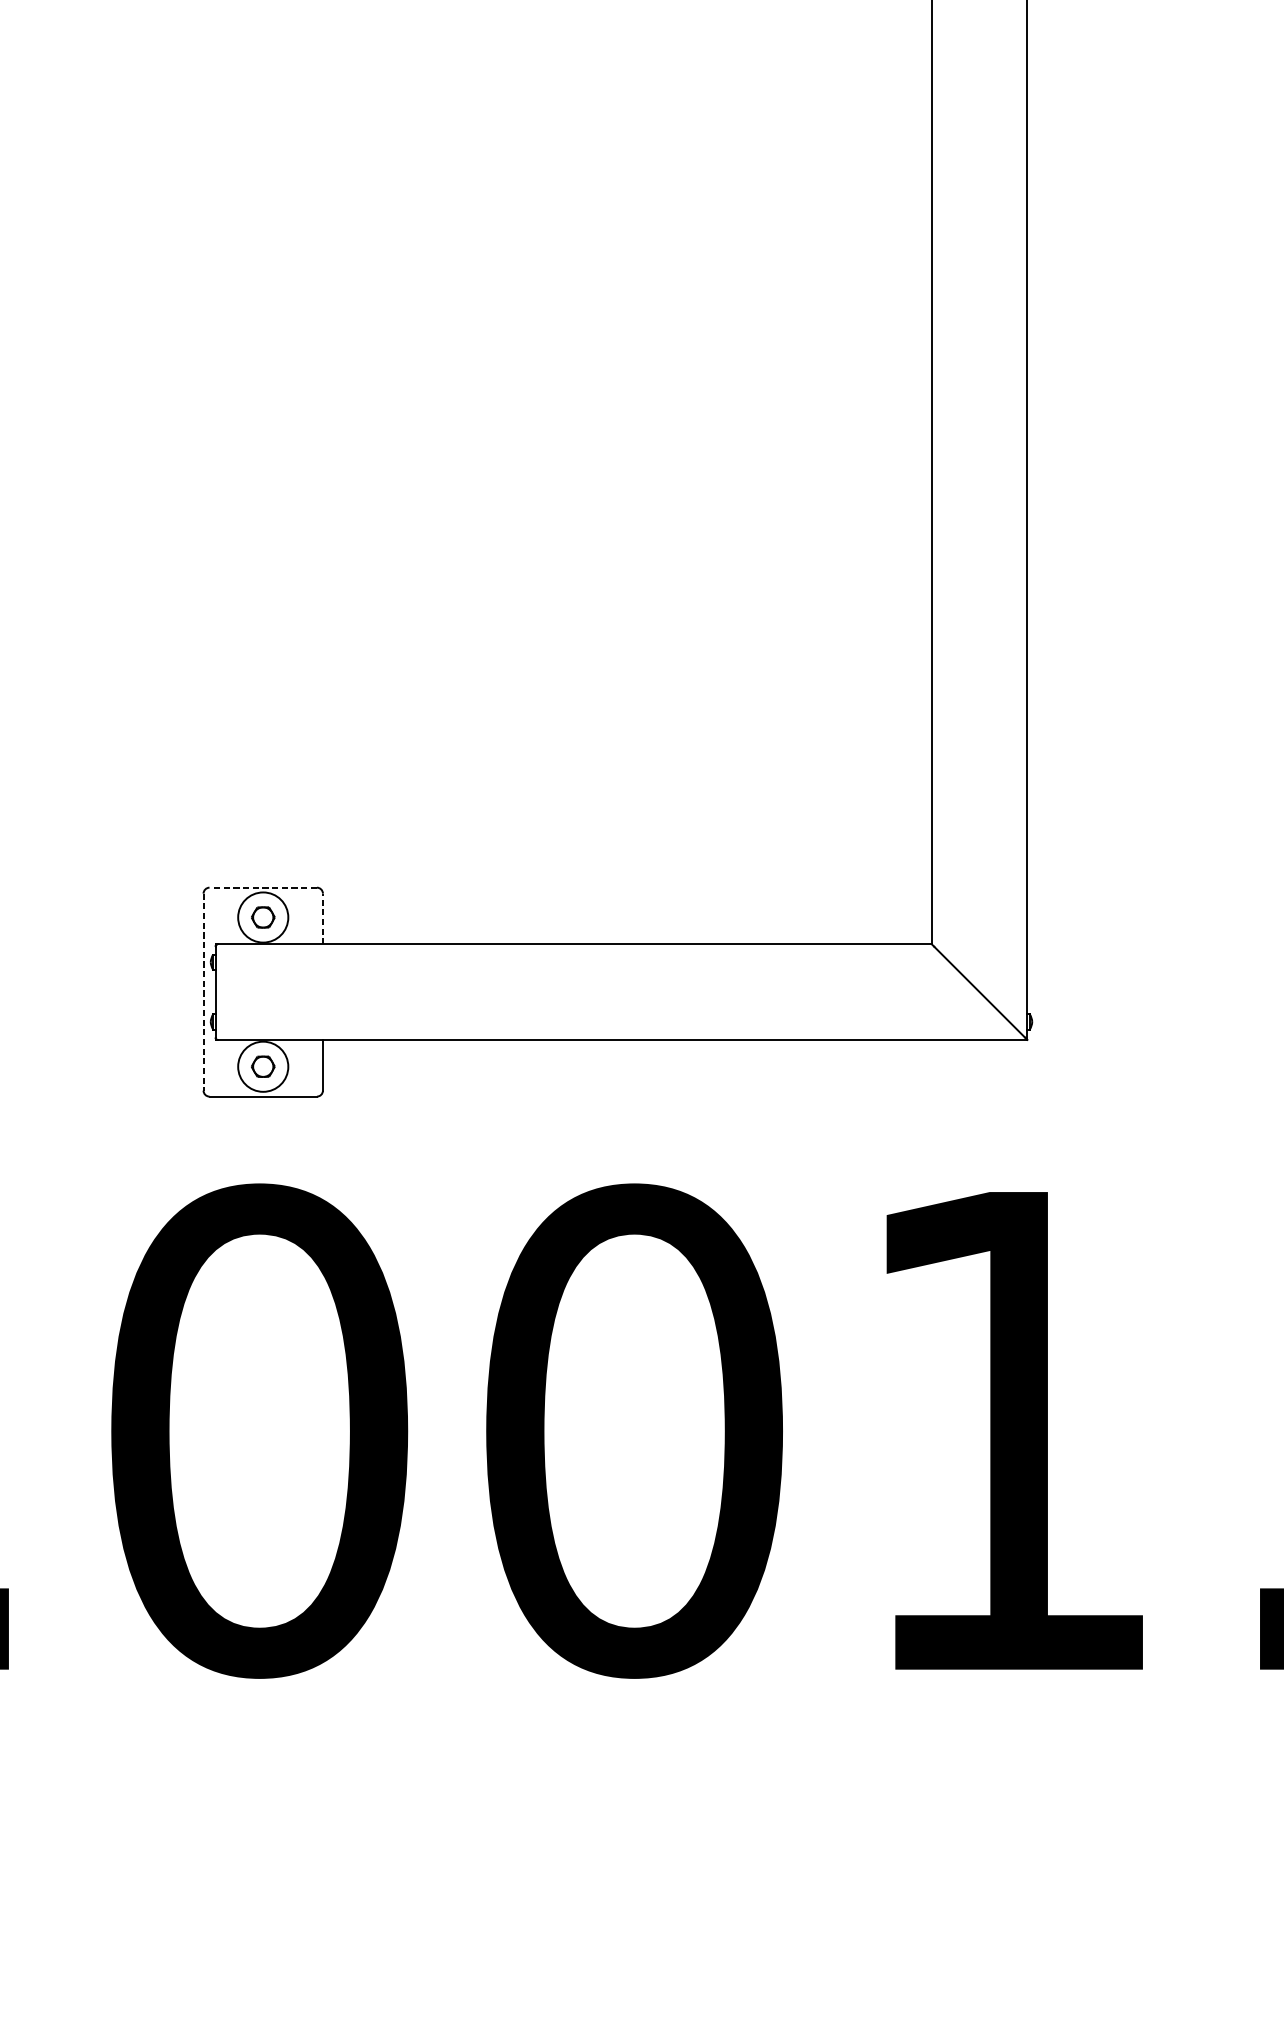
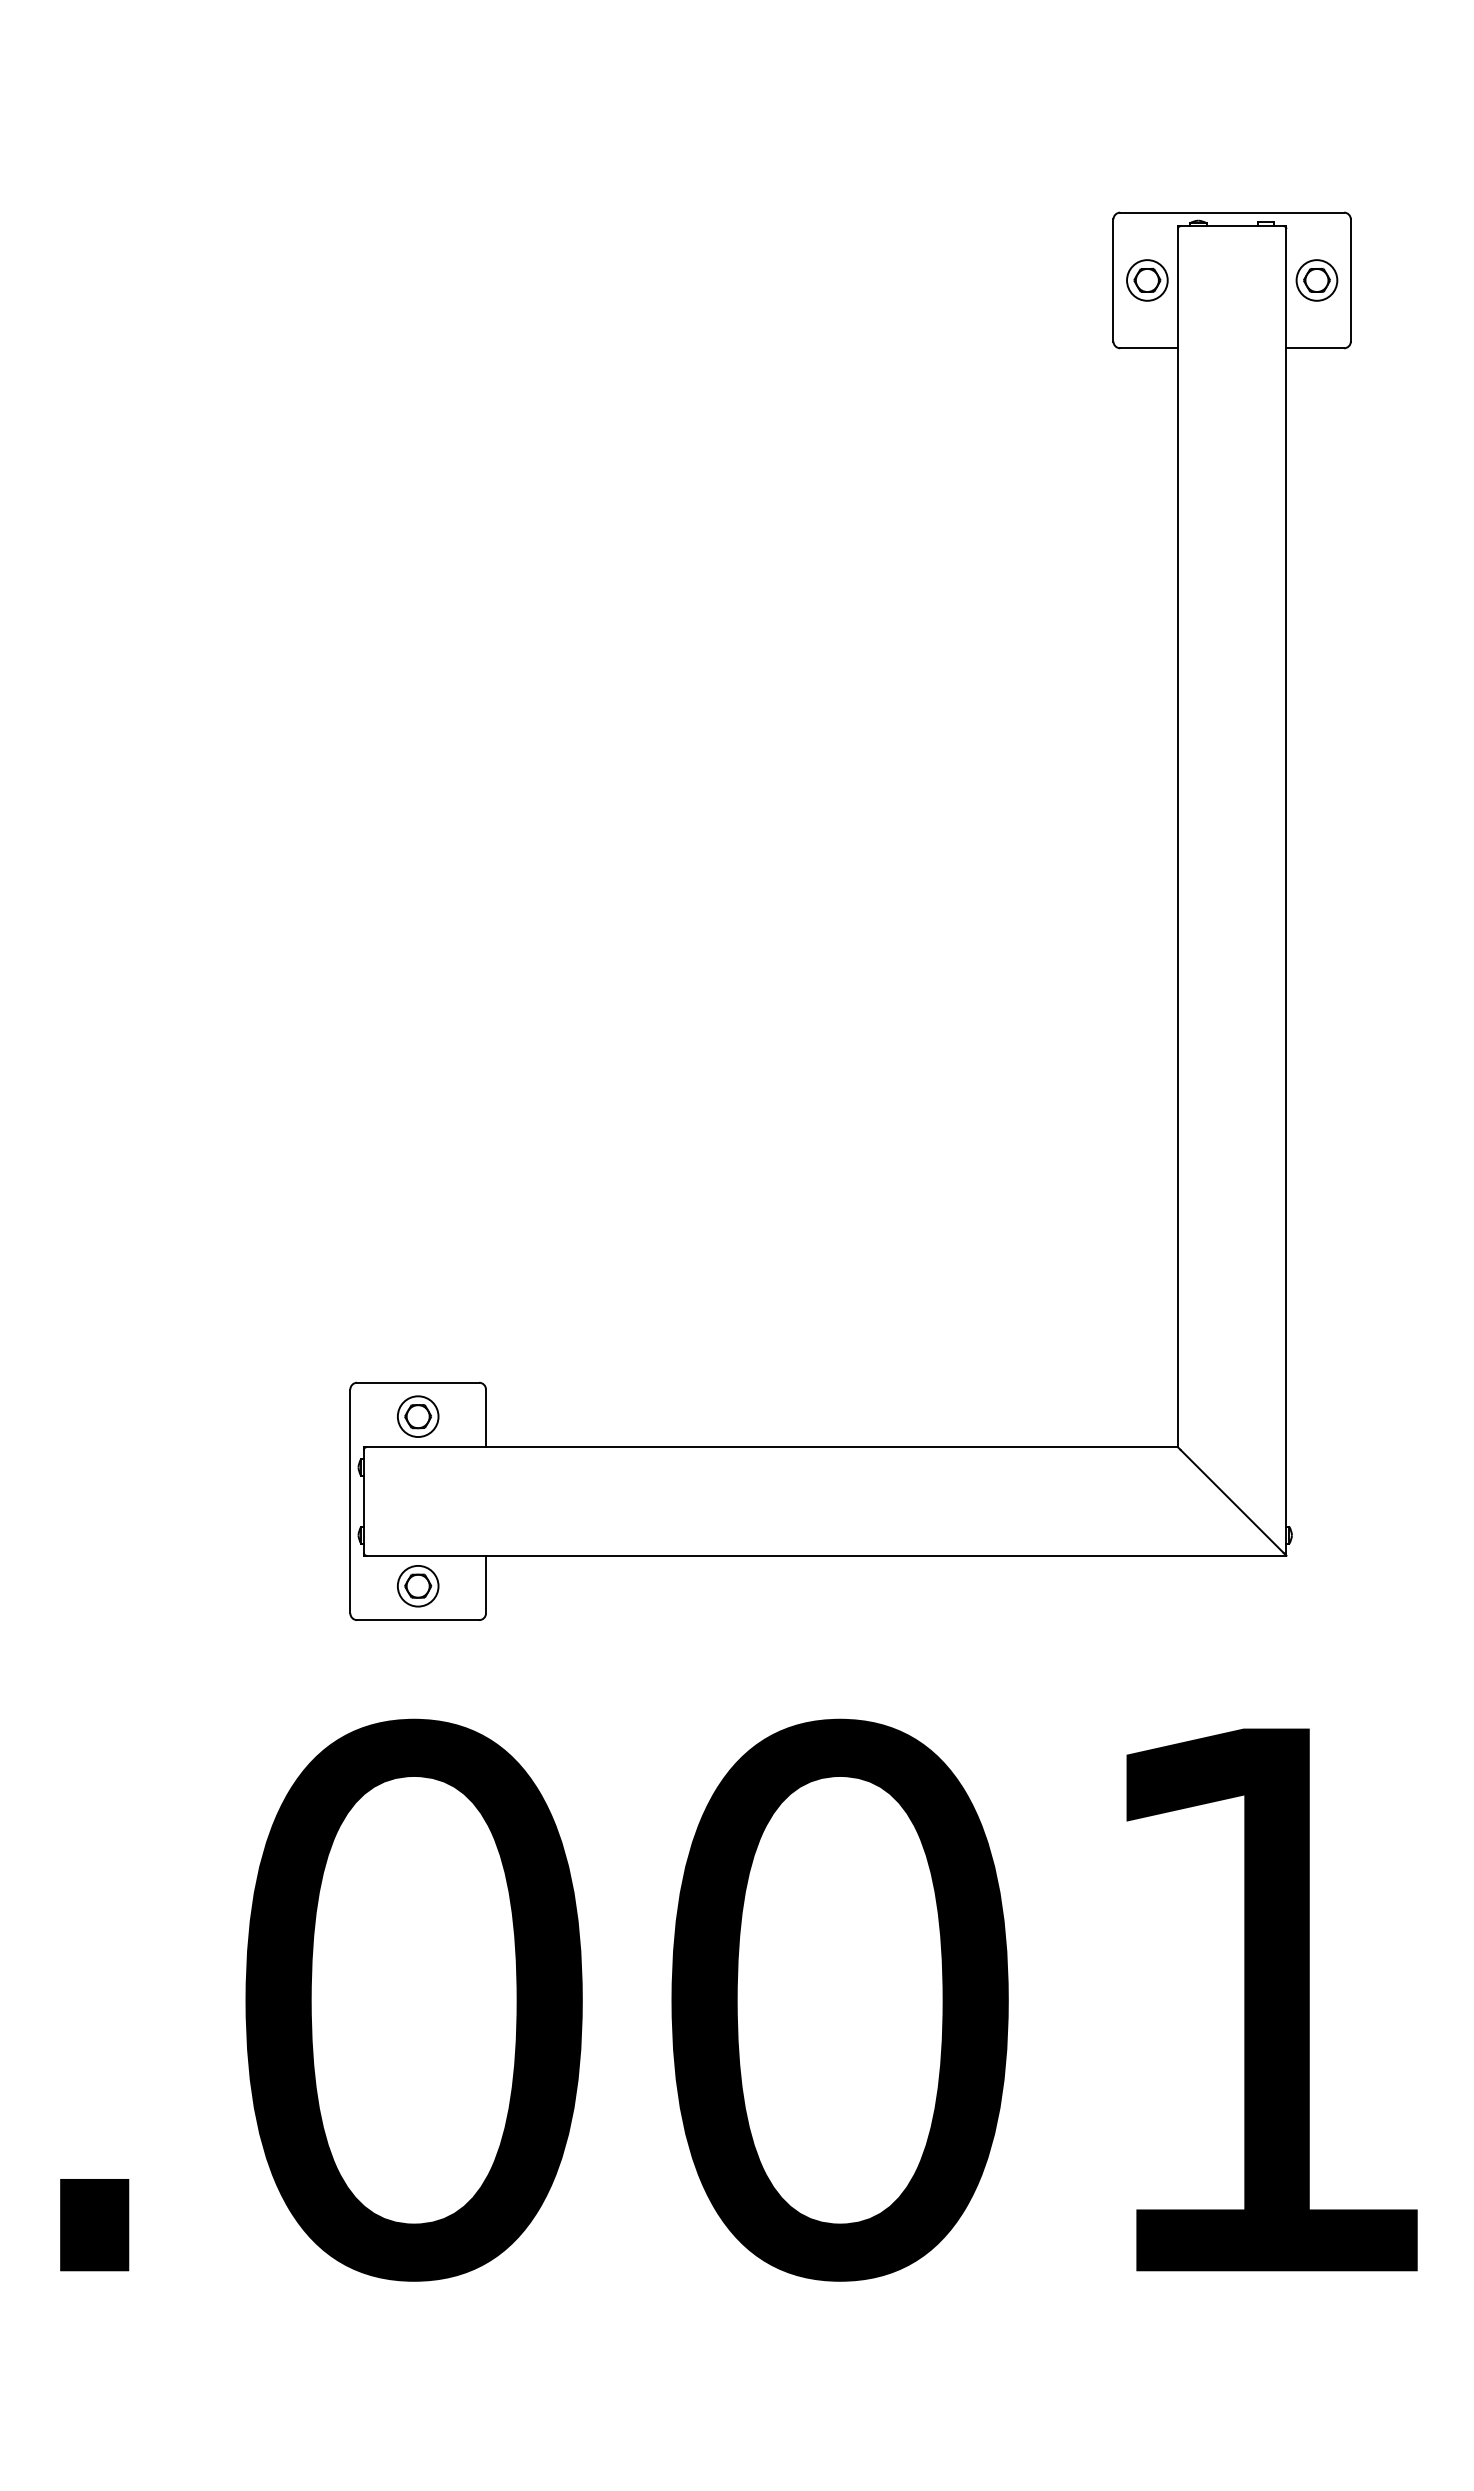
line: (262, 887) -> (417, 1382), dashed -> solid
circle: (262, 917) -> (417, 1416), size x0.71
line: (323, 919) -> (486, 1418), dashed -> solid
line: (203, 992) -> (350, 1501), dashed -> solid
circle: (262, 1066) -> (417, 1585), size x0.71

